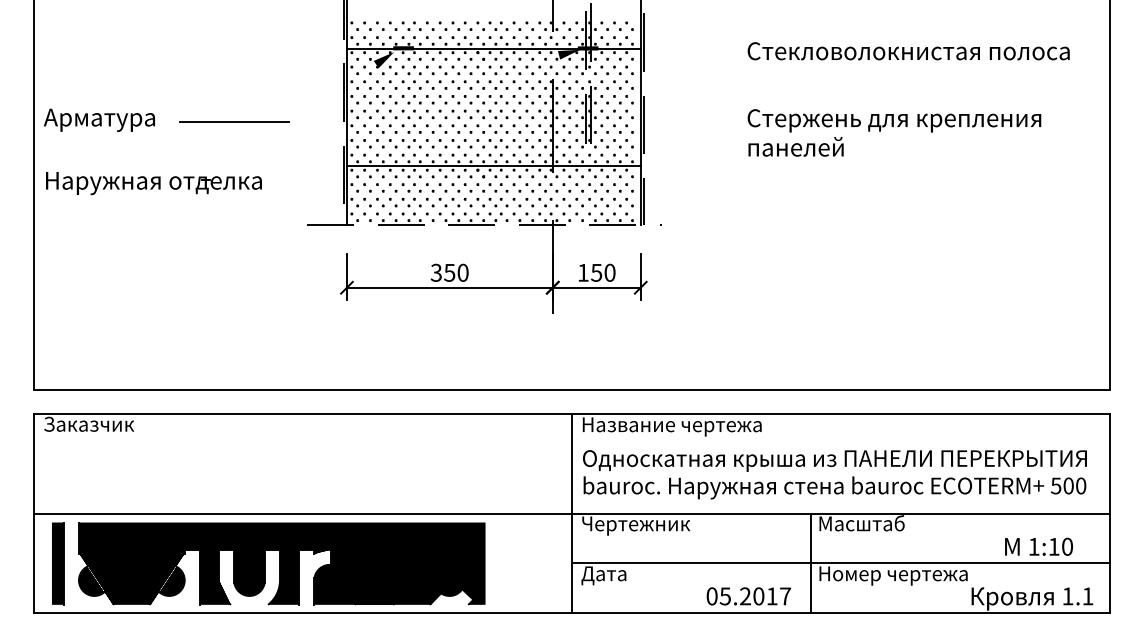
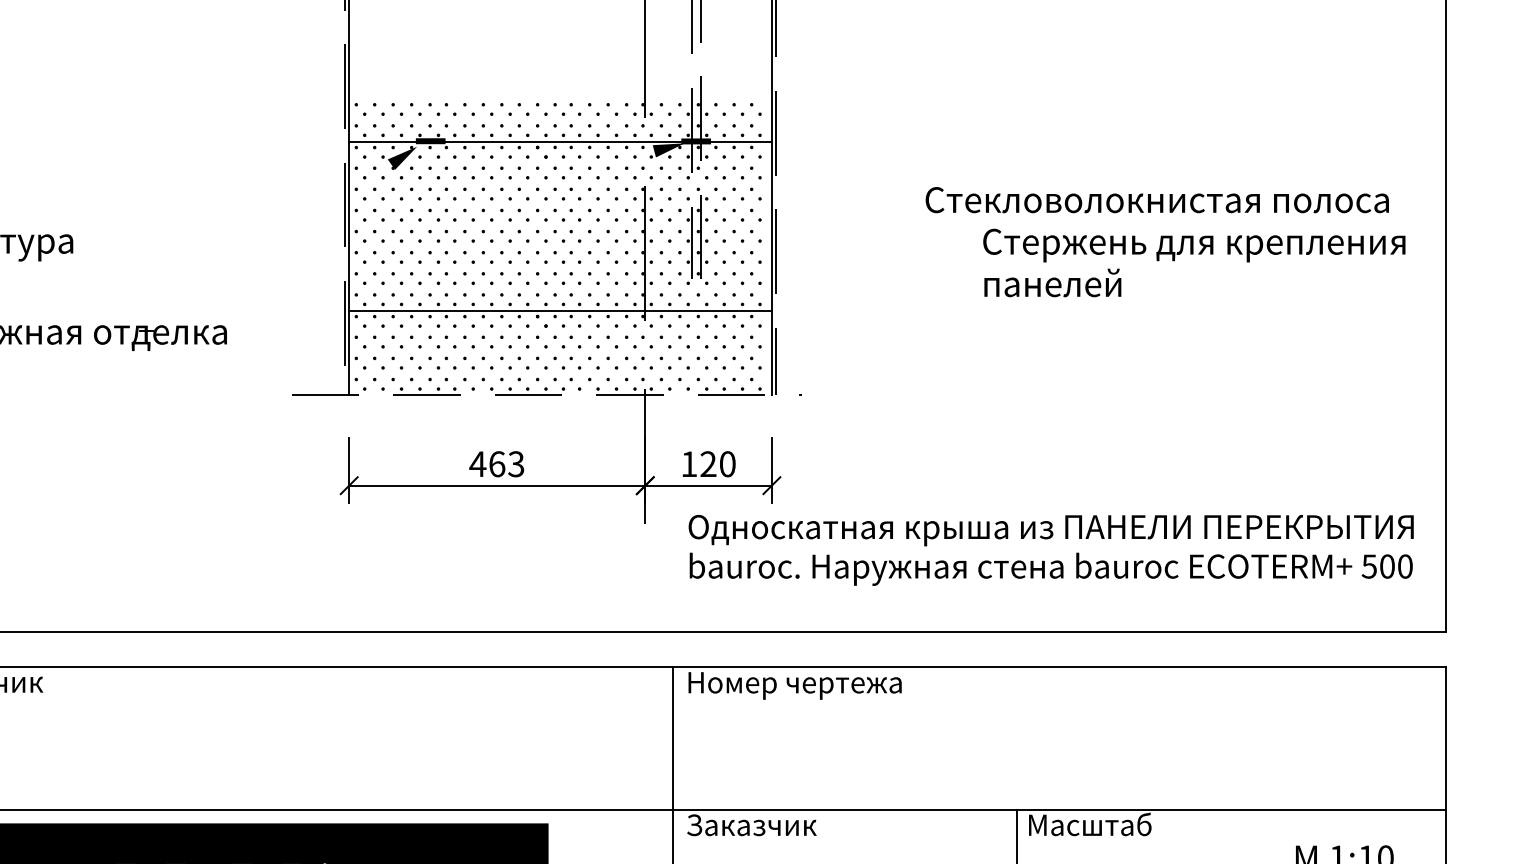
text: (908, 51) -> (1157, 200), moved
line: (234, 122) -> (187, 247), removed
text: (894, 132) -> (1194, 262), moved
text: (449, 272) -> (496, 463), 350 -> 463
text: (596, 272) -> (708, 463), 150 -> 120
text: (678, 428) -> (826, 688), Название чертежа -> Номер чертежа
text: (834, 474) -> (1050, 550), moved
text: (635, 525) -> (764, 827), Чертежник -> Заказчик

